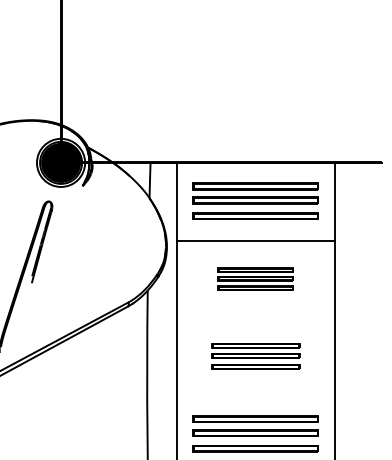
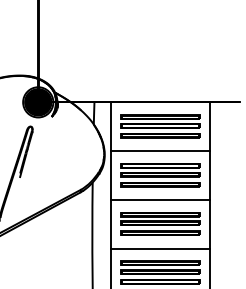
part: (255, 279) -> (160, 175), size x1.67
line: (255, 317) -> (160, 199), added
part: (255, 355) -> (160, 223), size x1.43
line: (255, 395) -> (160, 248), added

